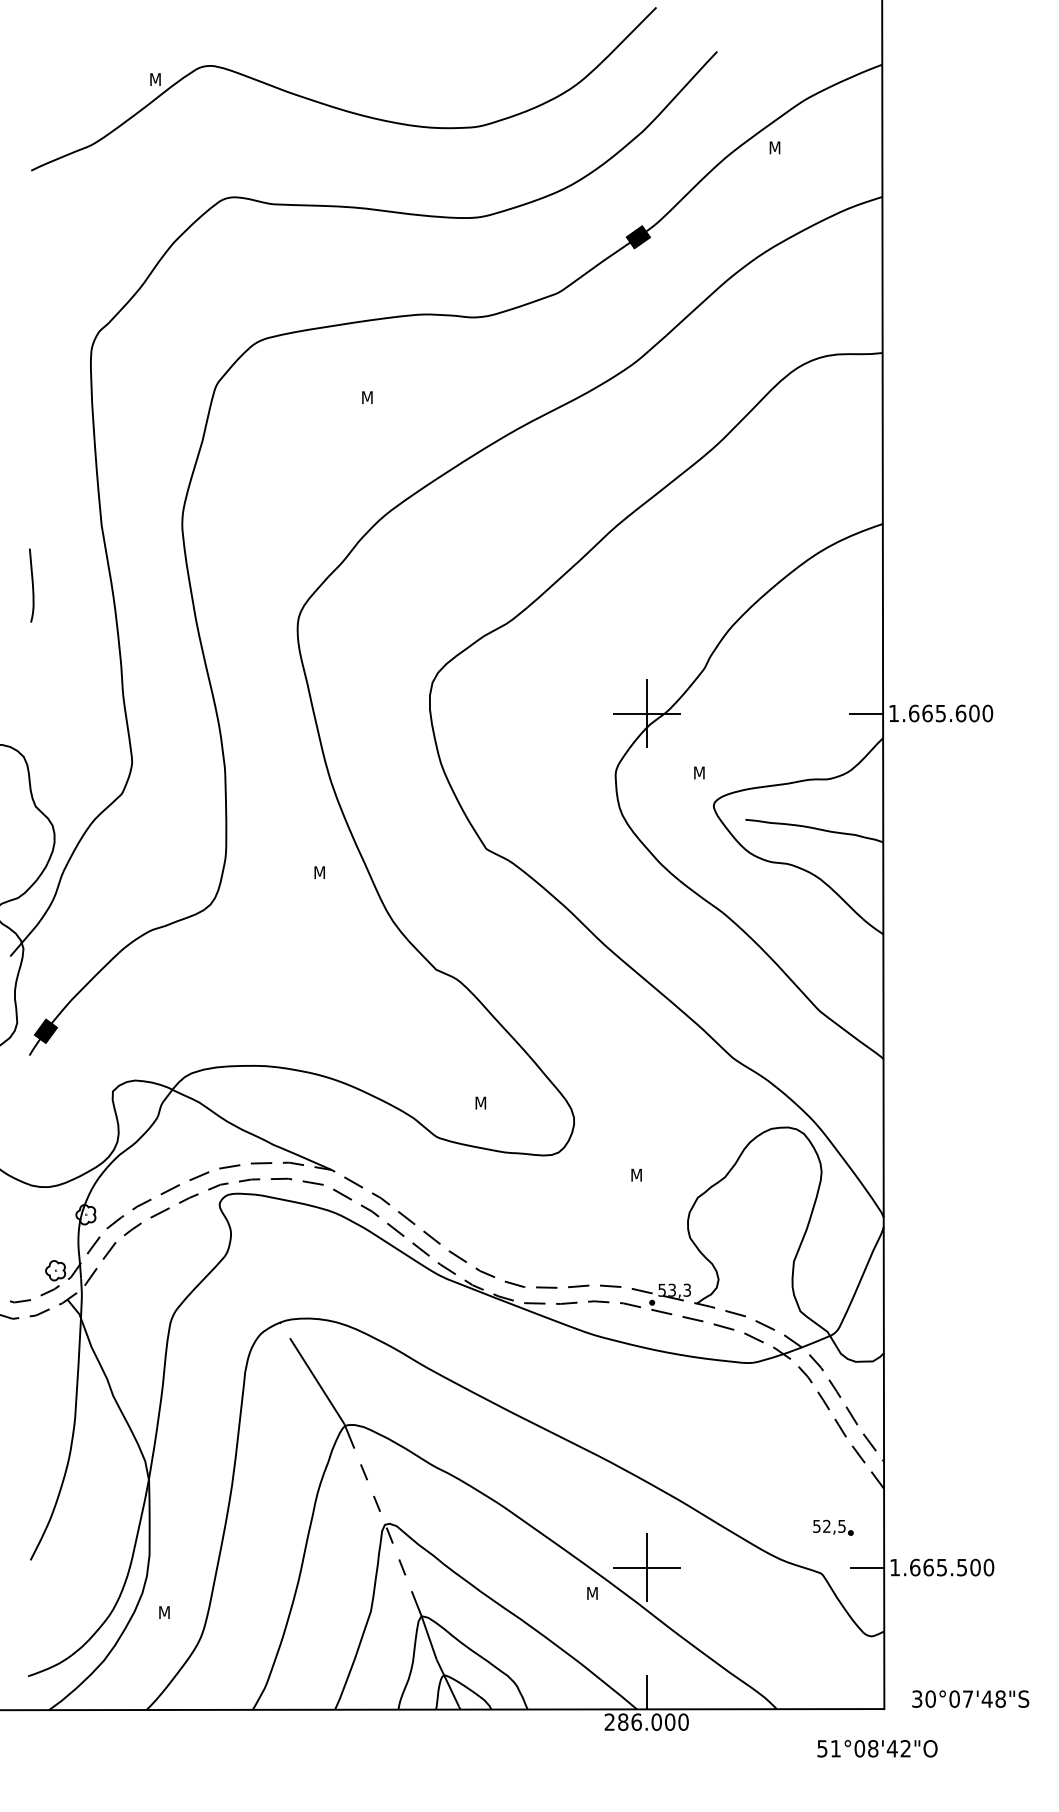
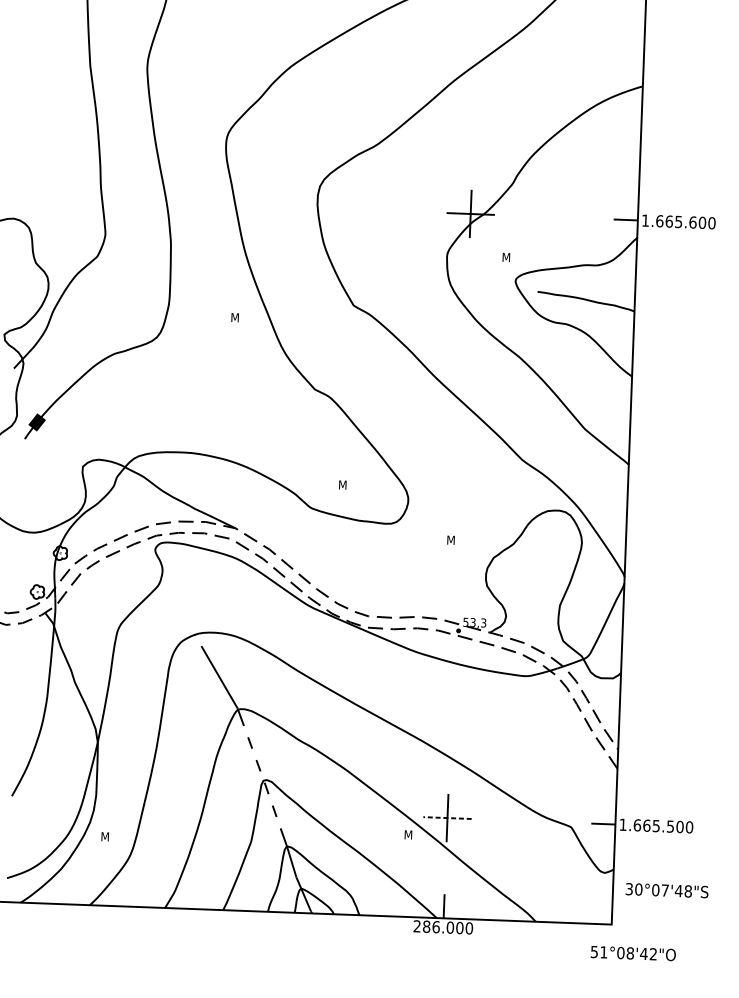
curve: (32, 585) -> (39, 106), removed
part: (833, 1527) -> (580, 794), removed
line: (646, 1567) -> (447, 817), solid -> dashed
text: (970, 1698) -> (666, 890), moved
text: (877, 1748) -> (633, 953), moved

